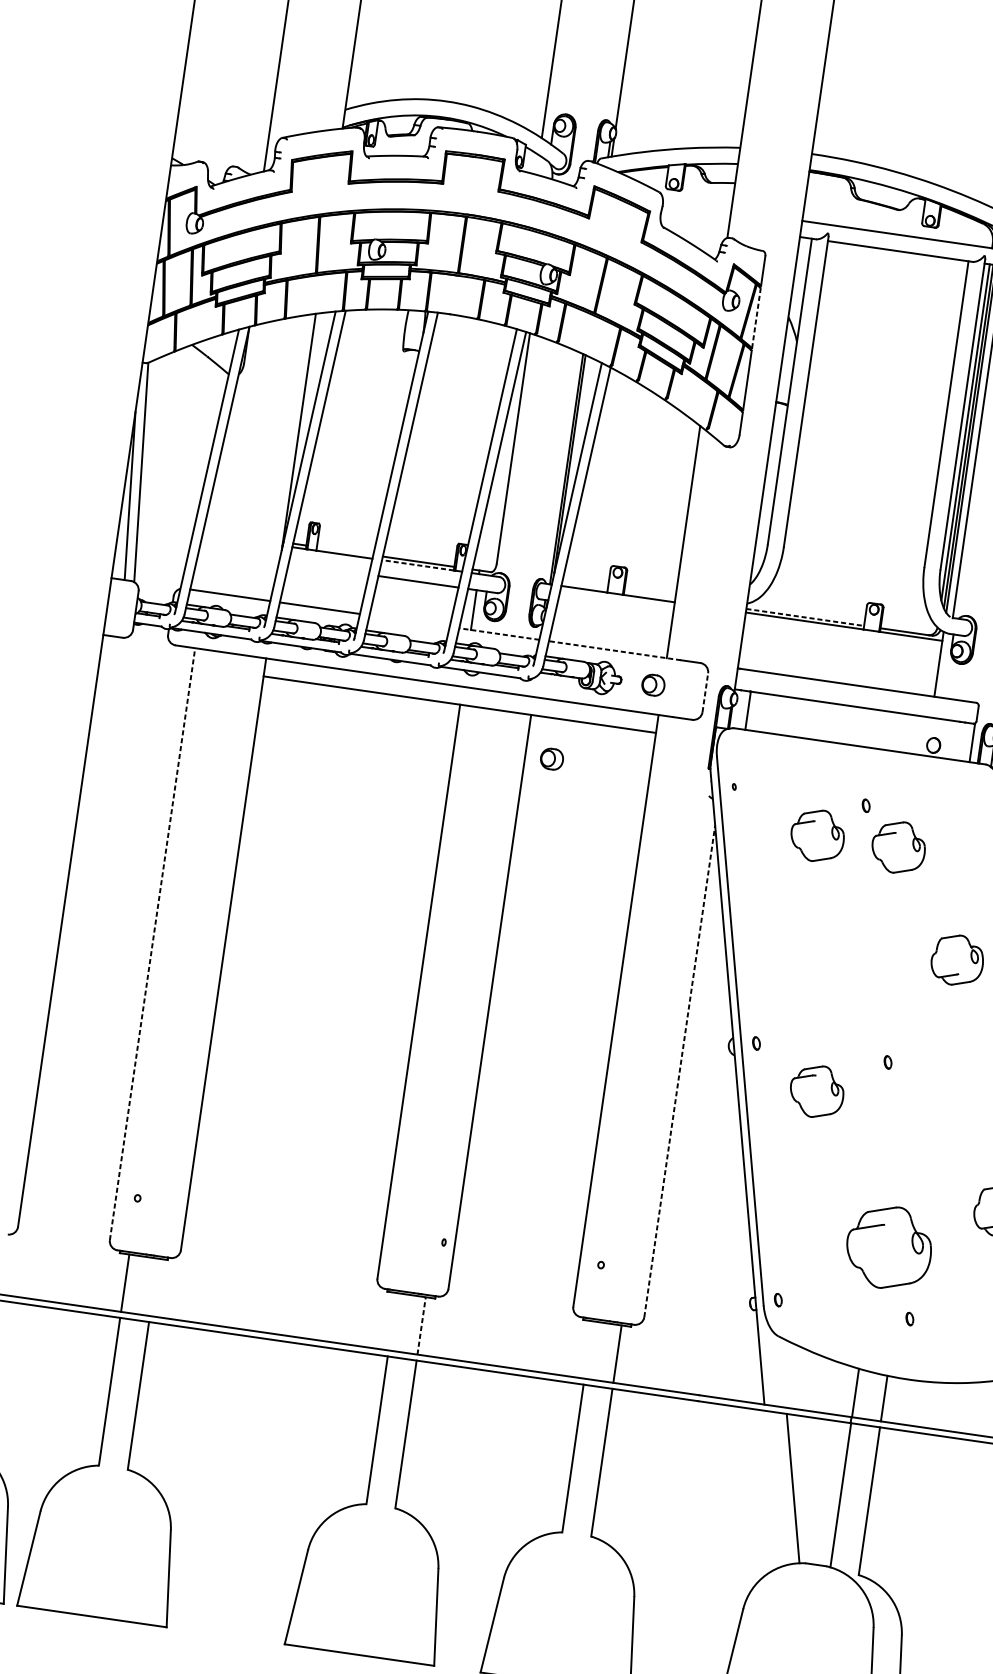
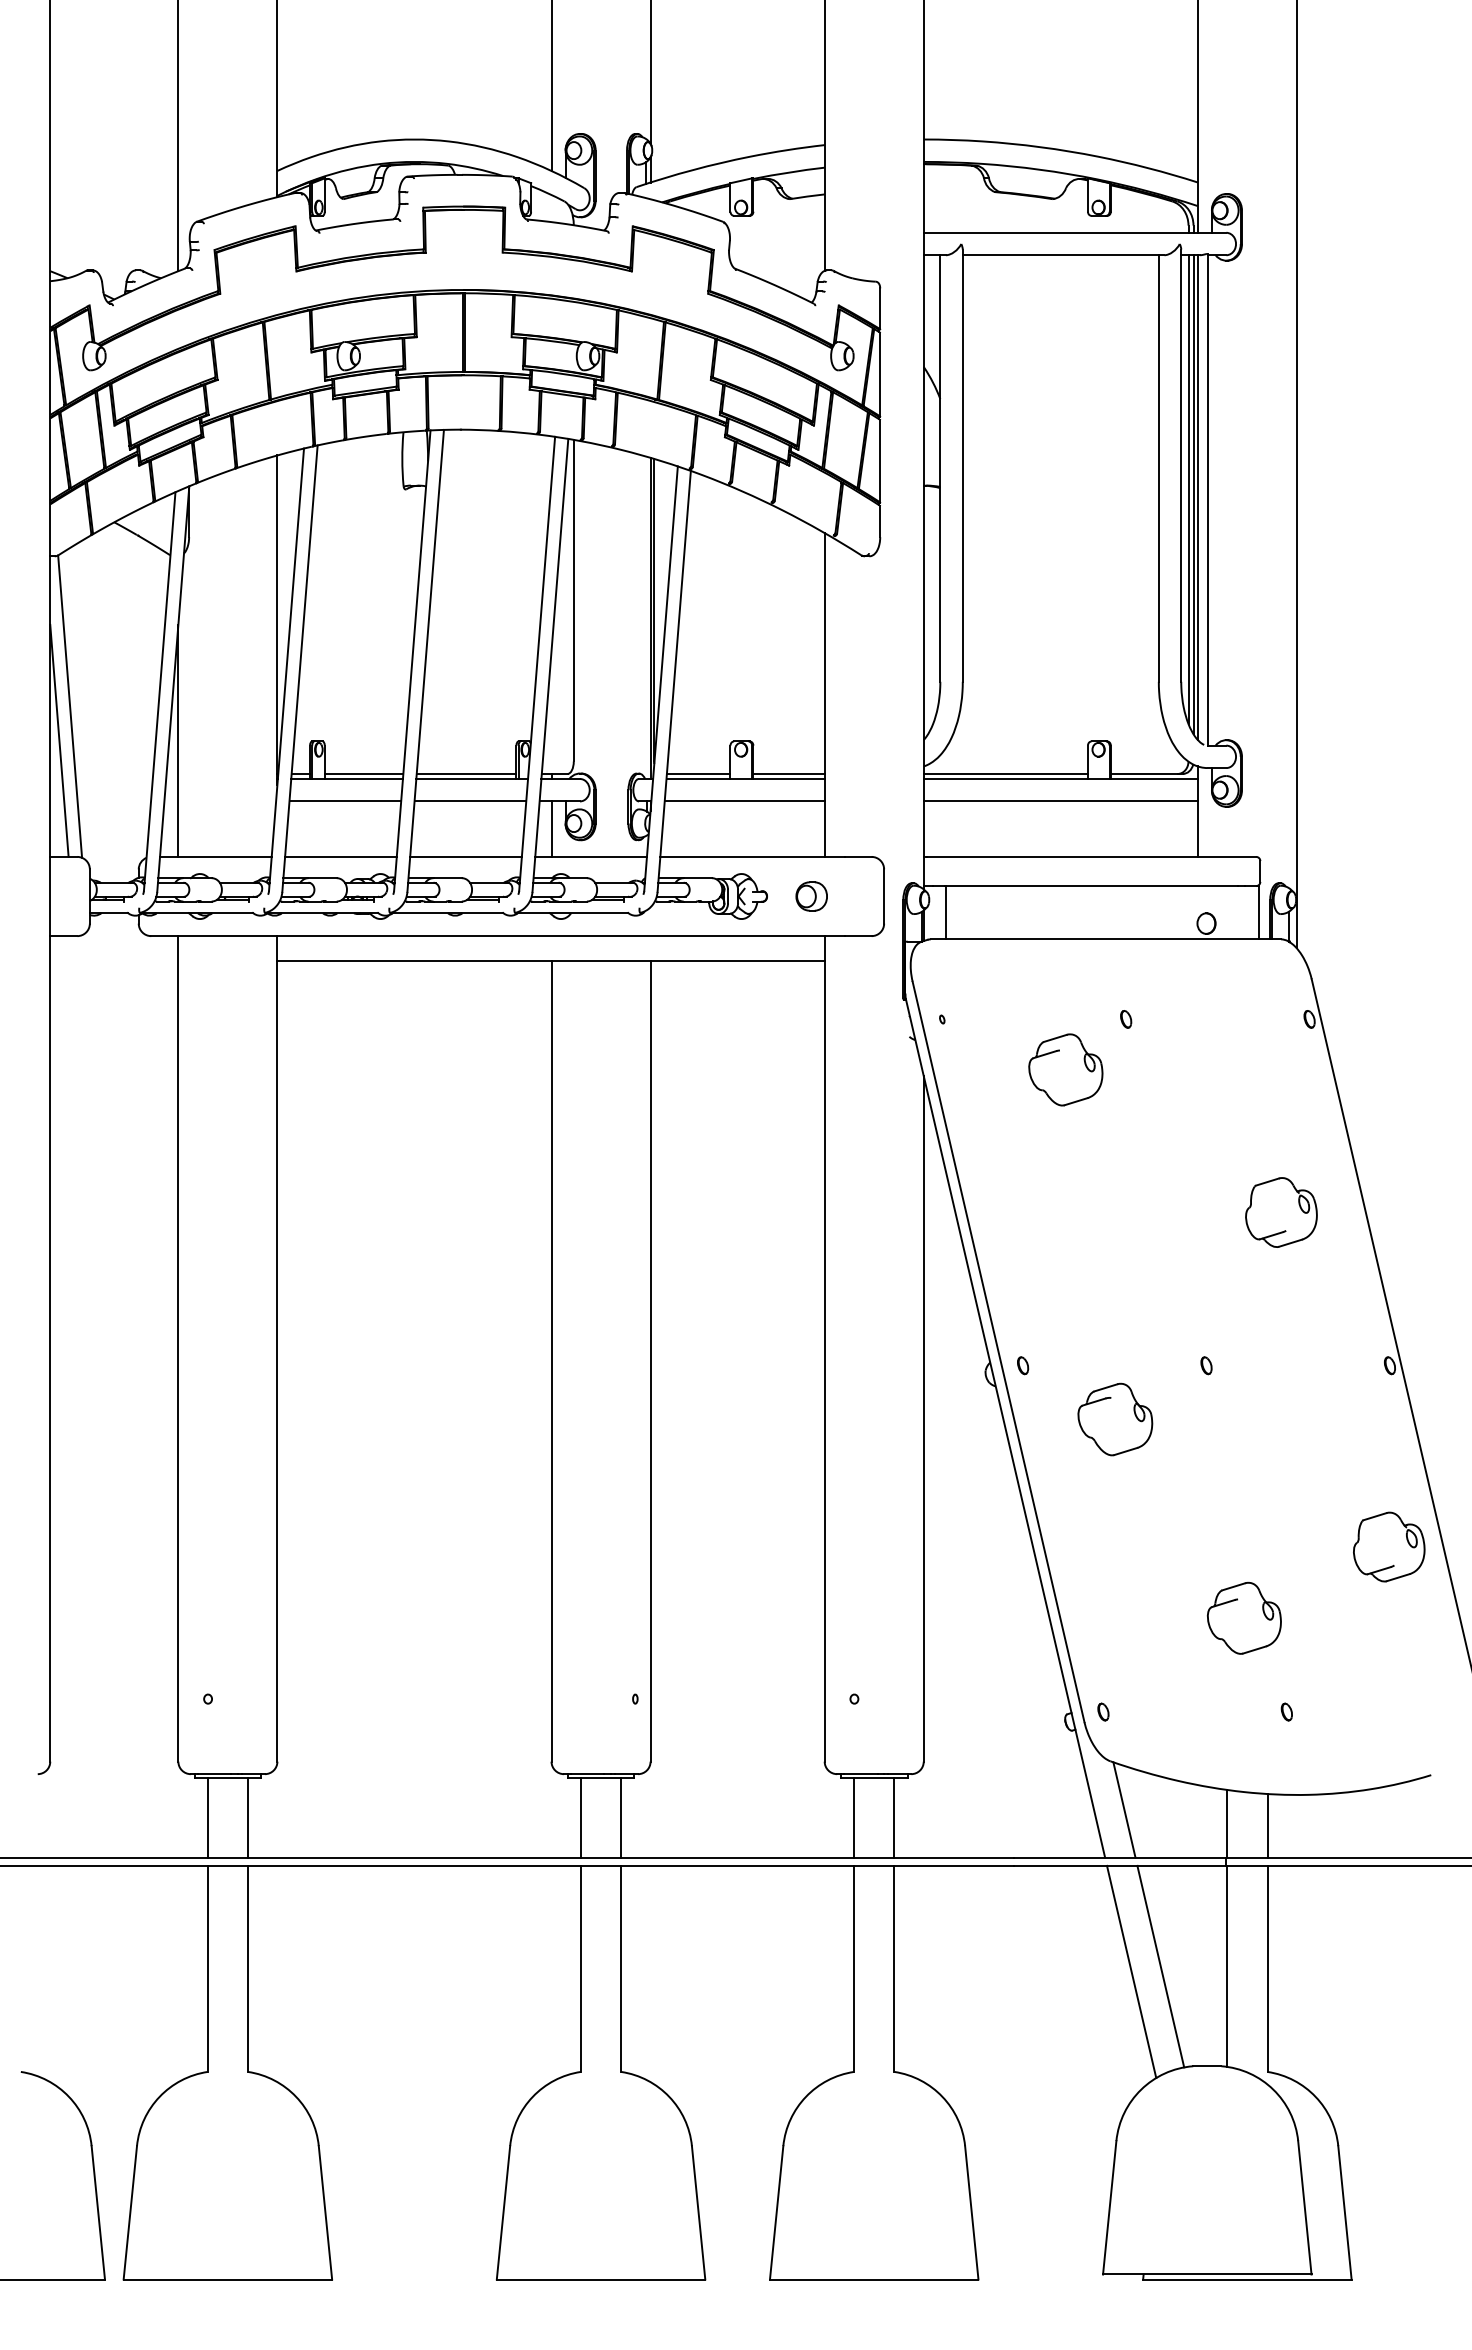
line: (756, 318) -> (880, 374), dashed -> solid
line: (215, 507) -> (178, 740), added
line: (344, 550) -> (363, 773), added
line: (417, 564) -> (465, 778), dashed -> solid
line: (328, 568) -> (345, 801), added
line: (584, 585) -> (698, 773), added
line: (649, 594) -> (788, 773), added
line: (615, 610) -> (744, 801), added
line: (805, 617) -> (1006, 773), dashed -> solid
line: (409, 620) -> (465, 856), added
line: (499, 633) -> (591, 856), dashed -> solid
line: (841, 642) -> (1060, 801), added
line: (614, 650) -> (751, 856), dashed -> solid
line: (705, 692) -> (884, 896), dashed -> solid
part: (551, 759) -> (687, 1017), removed
part: (898, 847) -> (1178, 1069), removed
line: (152, 943) -> (178, 1348), dashed -> solid
line: (679, 1071) -> (923, 1418), dashed -> solid
part: (888, 1246) -> (1243, 1617), size x0.62
line: (154, 1287) -> (248, 1817), added
line: (392, 1321) -> (580, 1817), added
line: (421, 1325) -> (621, 1817), dashed -> solid
line: (588, 1350) -> (854, 1817), added
line: (783, 1372) -> (1124, 1809), added
line: (771, 1489) -> (1131, 1971), added

